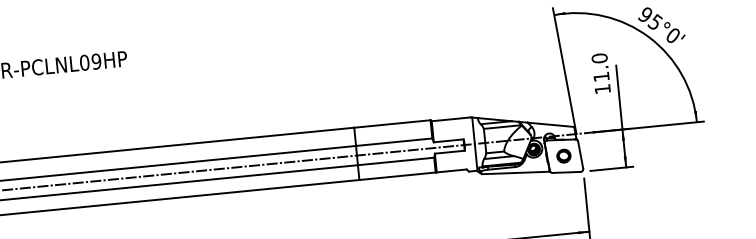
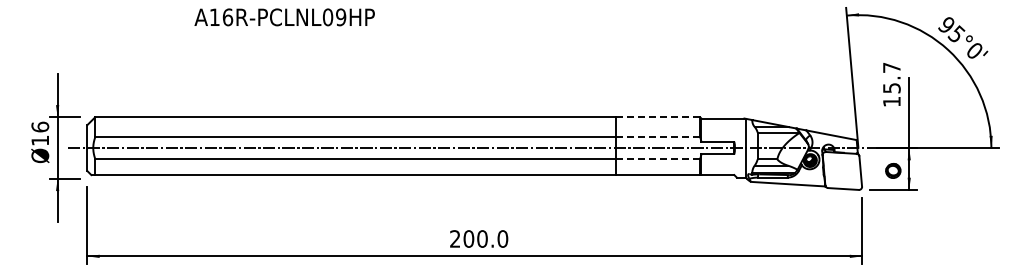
text: (600, 67) -> (891, 77), 11.0 -> 15.7
line: (391, 124) -> (657, 117), solid -> dashed
line: (394, 142) -> (658, 137), solid -> dashed
part: (564, 155) -> (893, 170), moved
line: (395, 161) -> (657, 158), solid -> dashed

